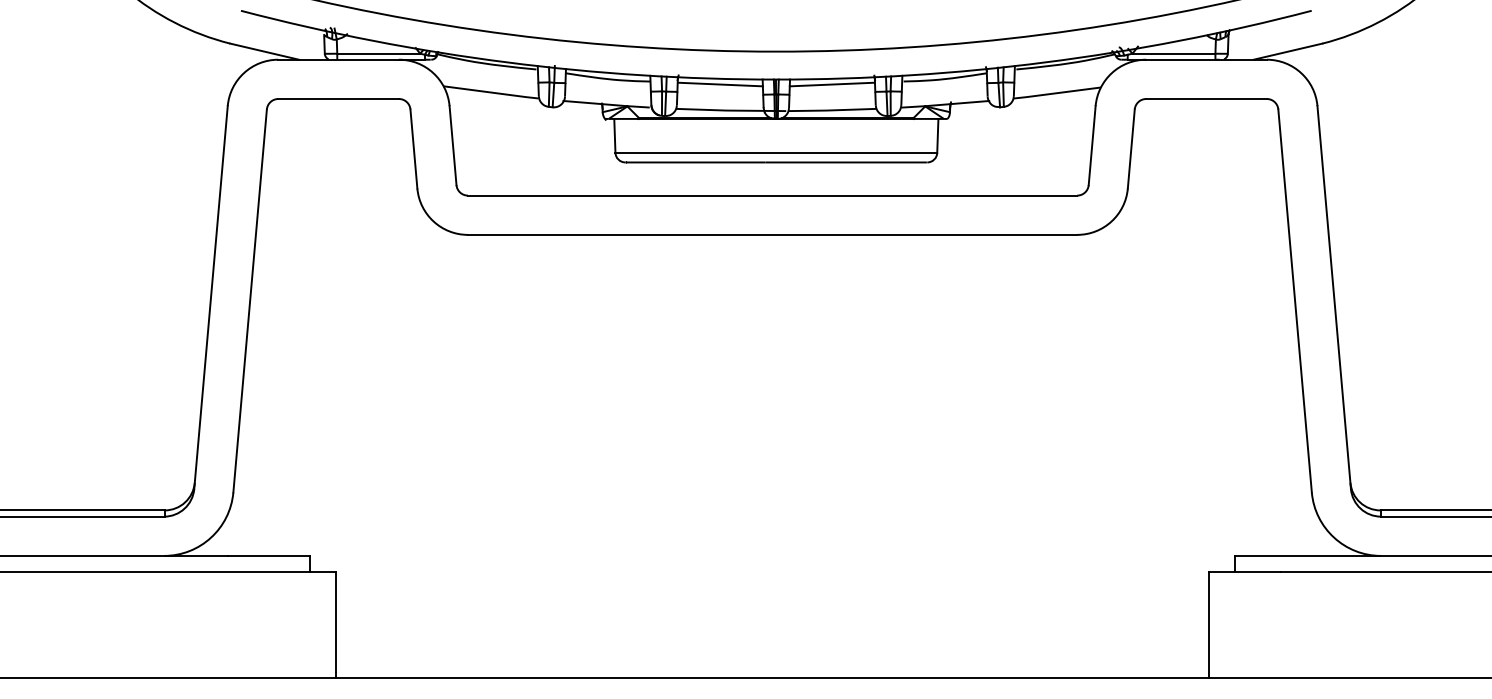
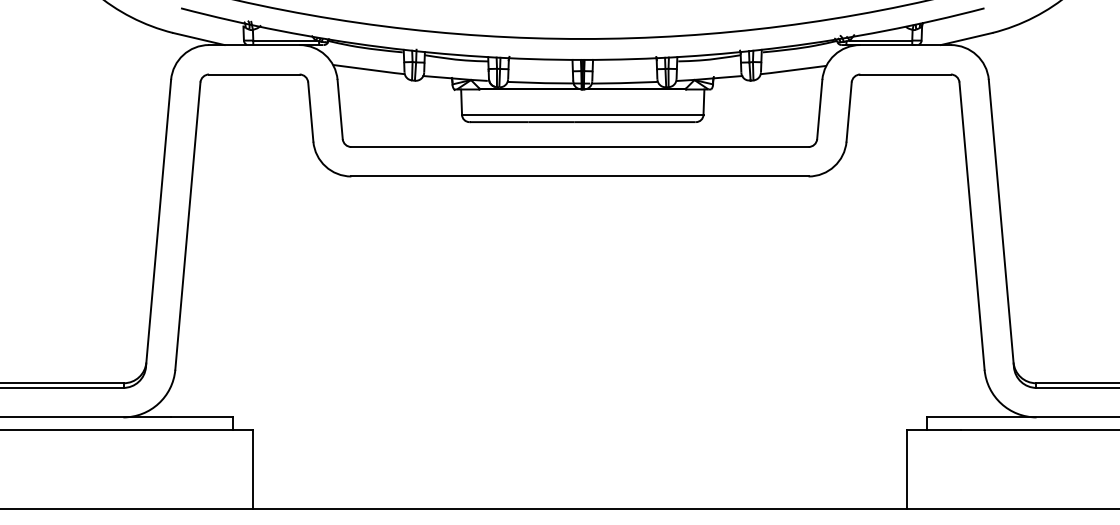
line: (720, 84) -> (540, 63), removed
line: (831, 84) -> (624, 63), removed

